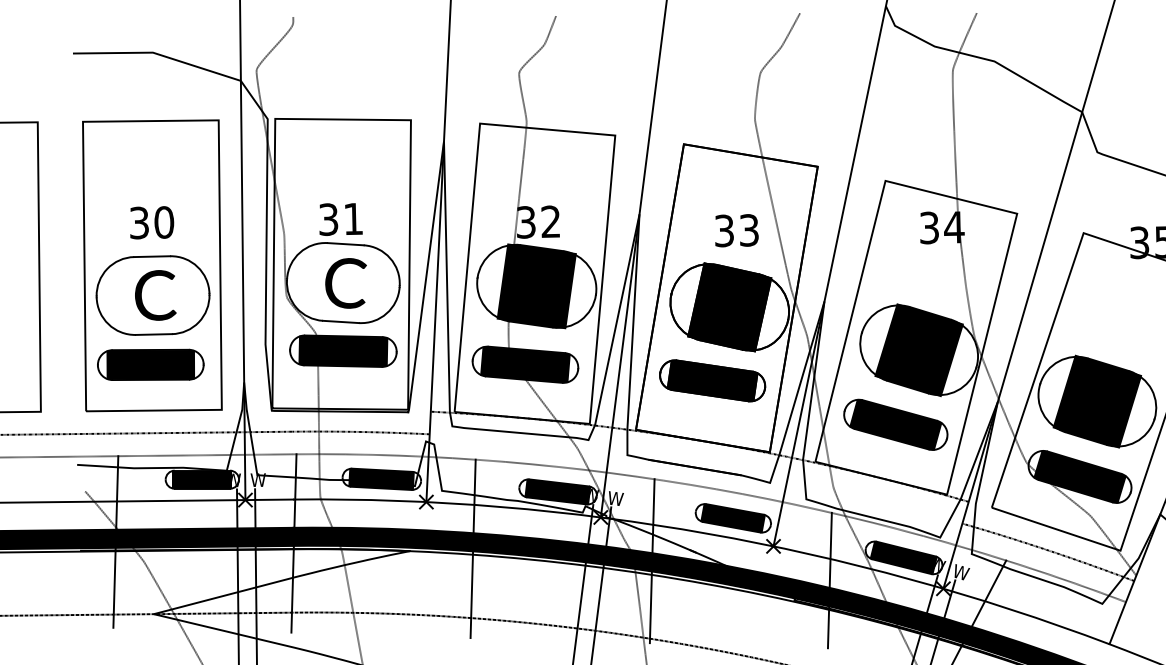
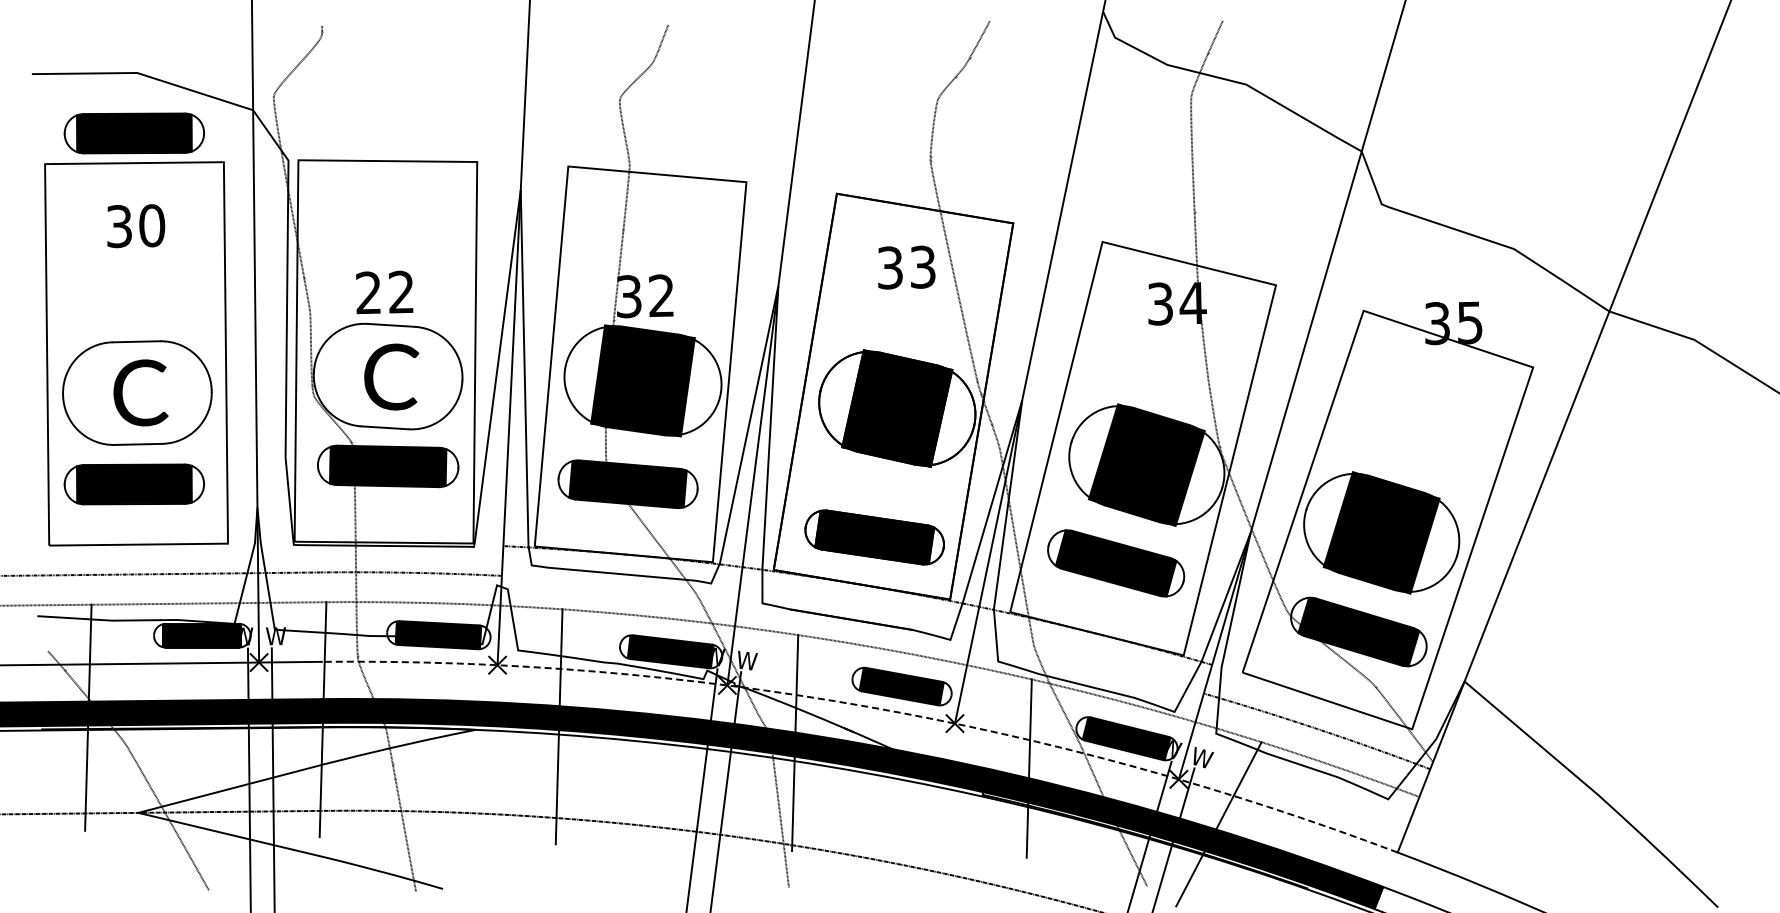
part: (150, 98) -> (133, 133), added
text: (340, 219) -> (384, 292), 31 -> 22
text: (152, 223) -> (136, 226), moved
text: (736, 230) -> (906, 267), moved
part: (712, 380) -> (874, 537), moved
arc: (707, 533) -> (868, 706), solid -> dashed

